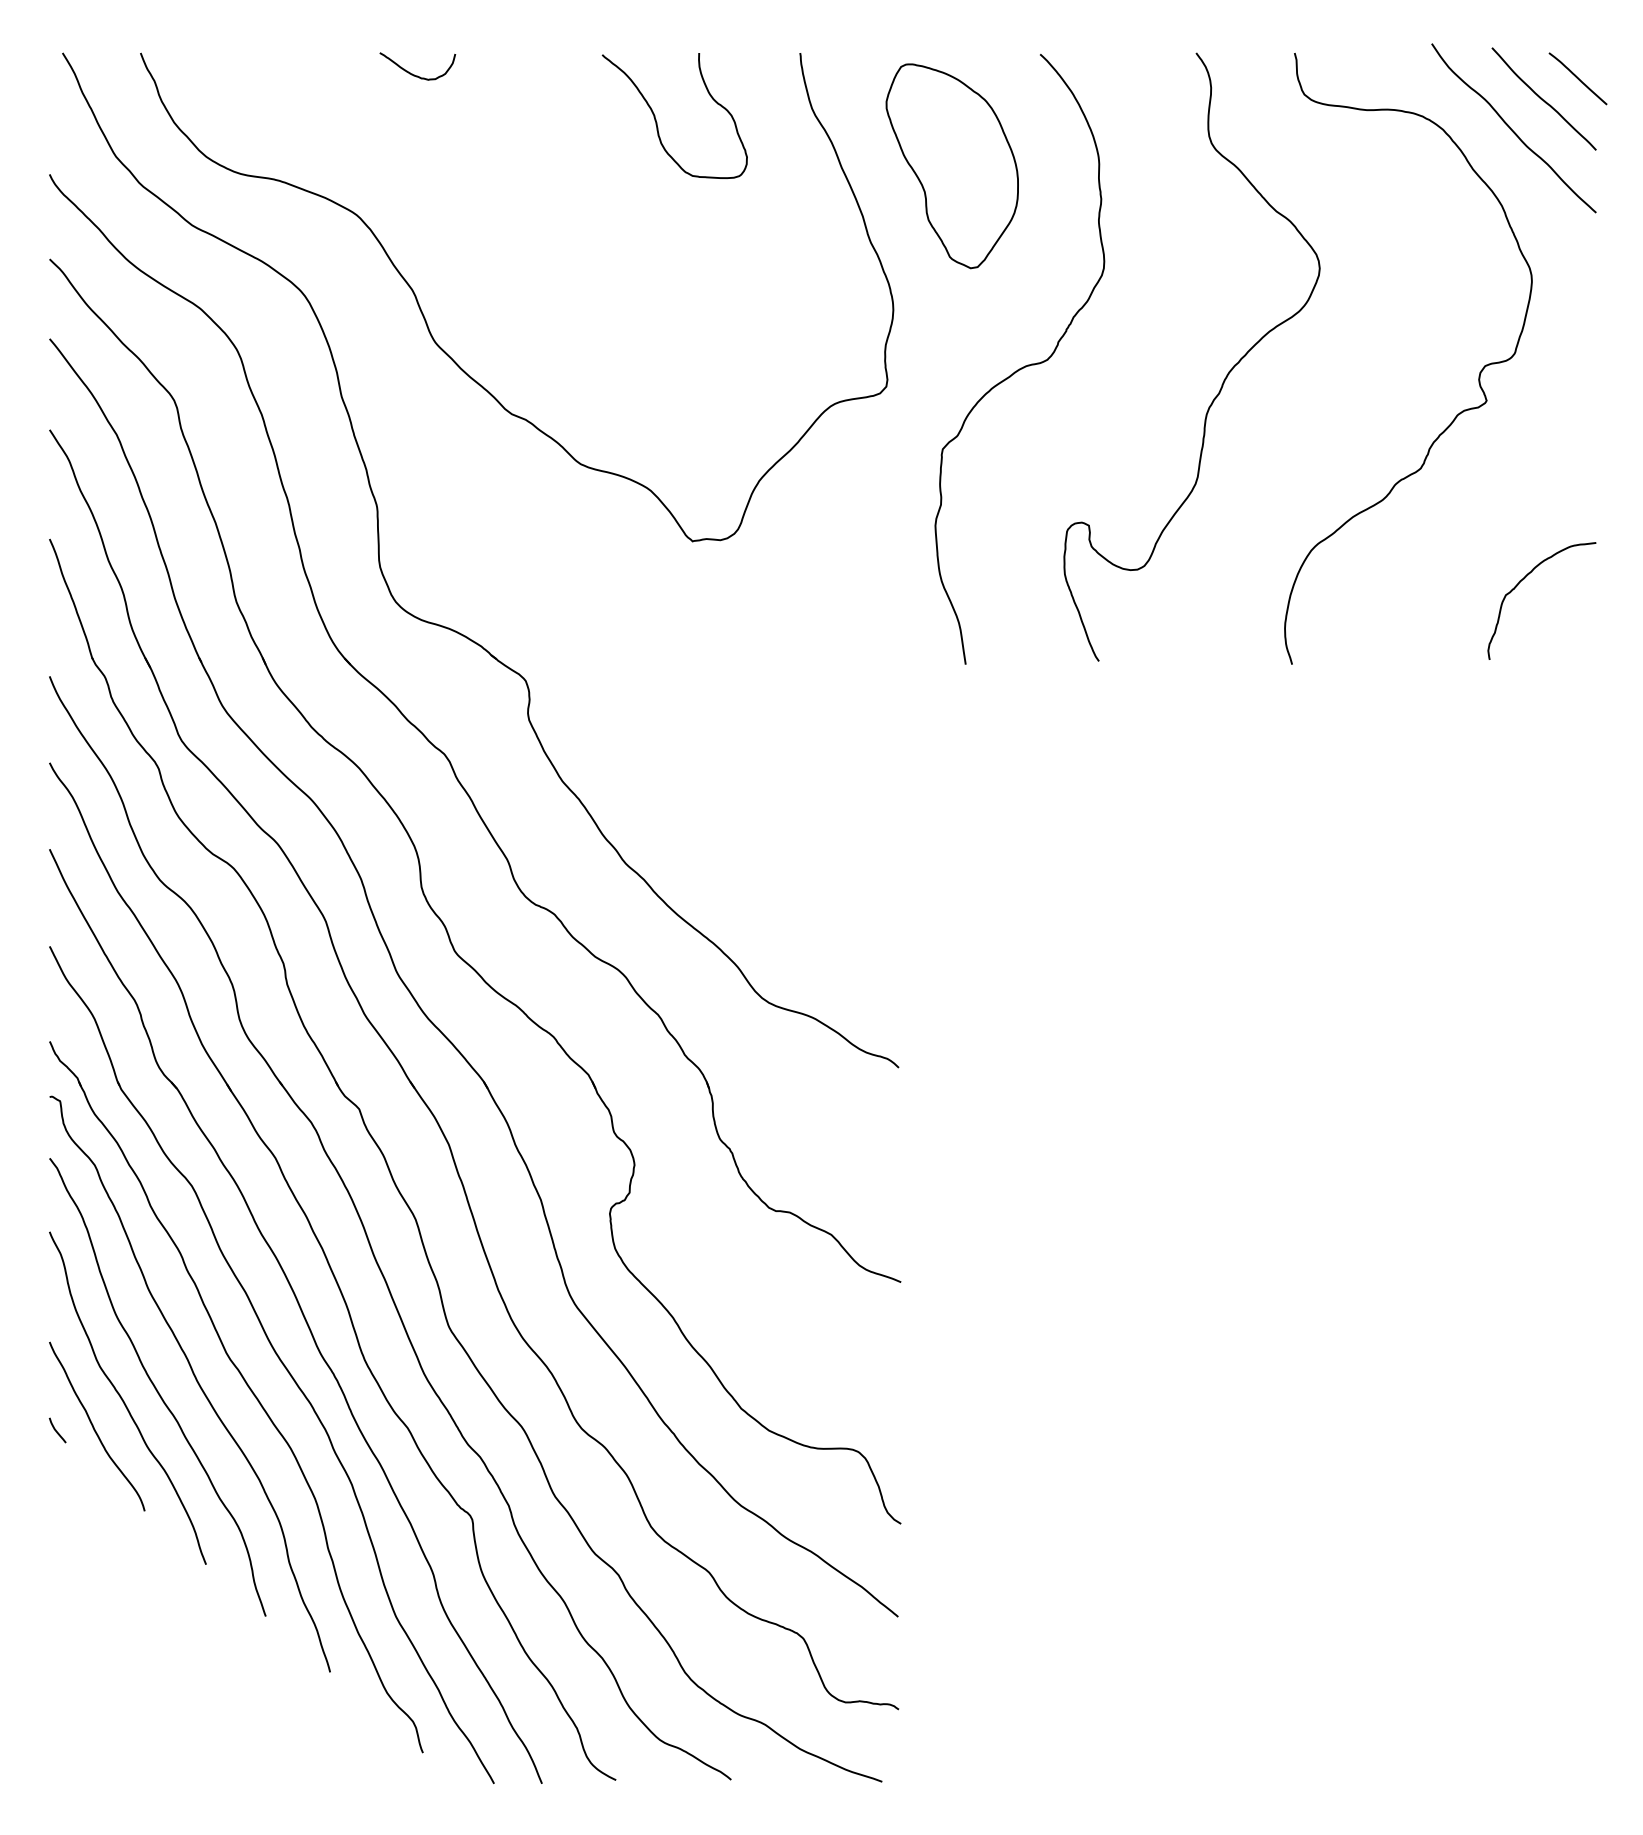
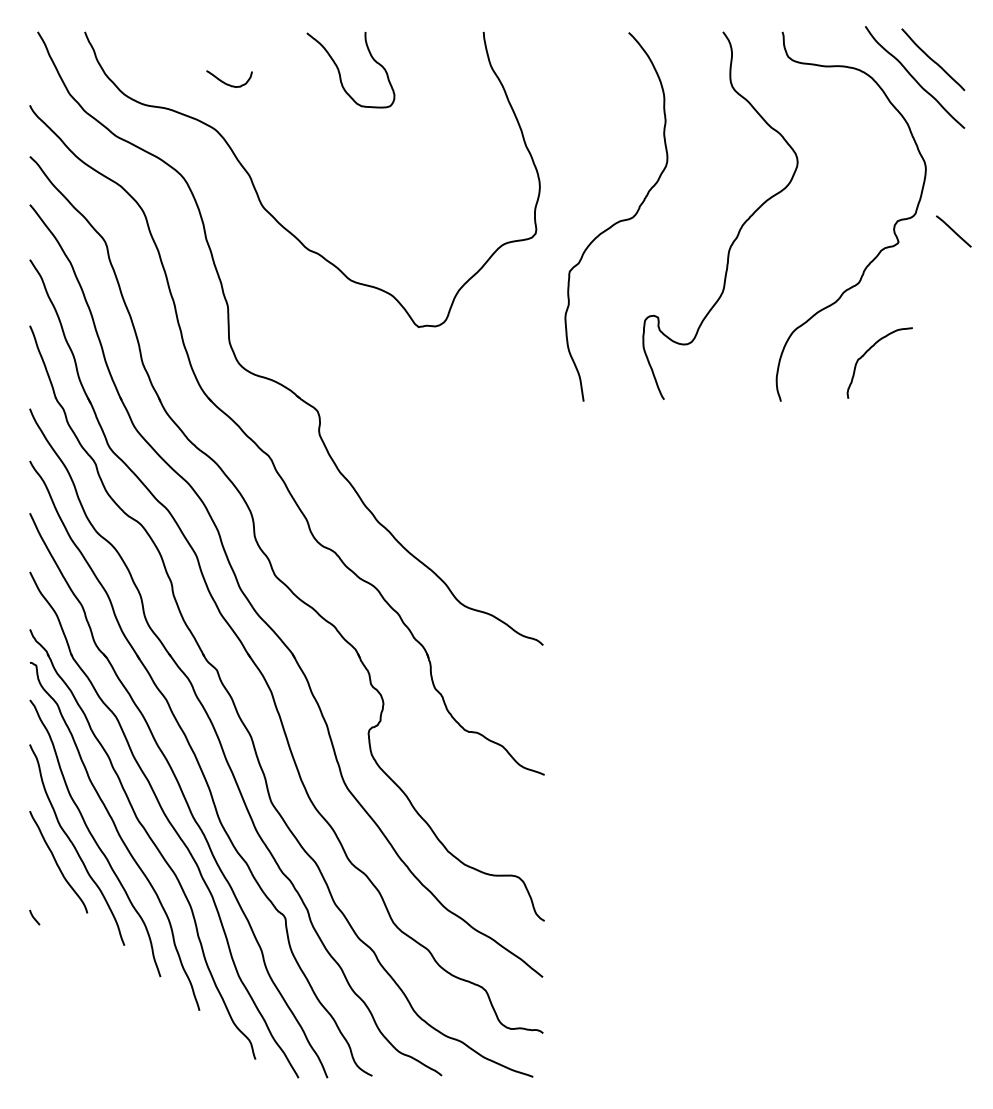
curve: (414, 73) -> (227, 83), moved
line: (1577, 78) -> (953, 231), moved
curve: (657, 120) -> (340, 72), moved
part: (952, 164) -> (575, 99), removed
curve: (1522, 581) -> (868, 351), moved
line: (57, 1430) -> (34, 917), moved

